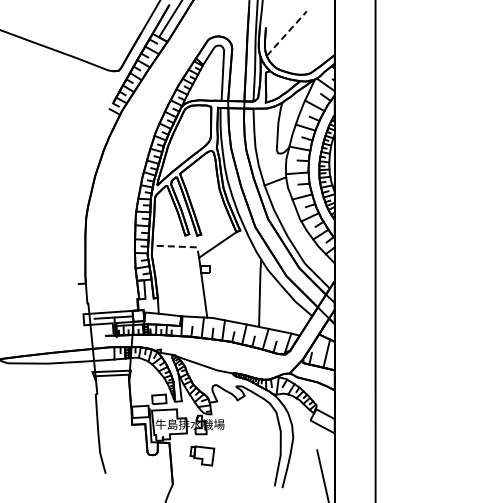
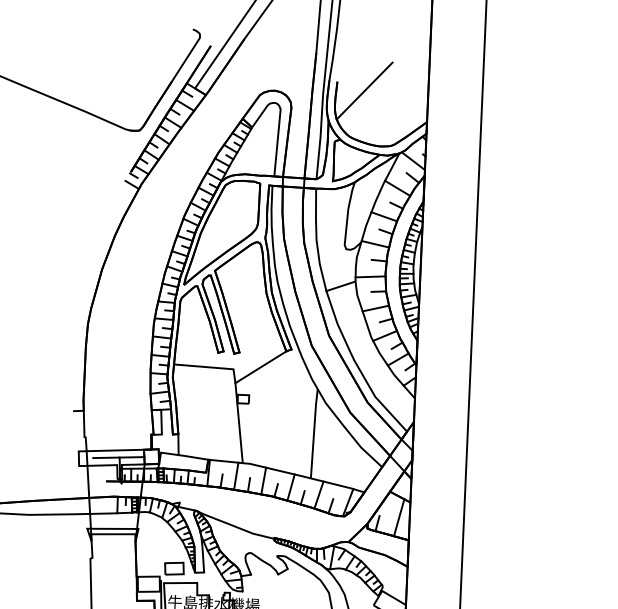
line: (286, 33) -> (364, 90), dashed -> solid
line: (180, 246) -> (211, 367), dashed -> solid

